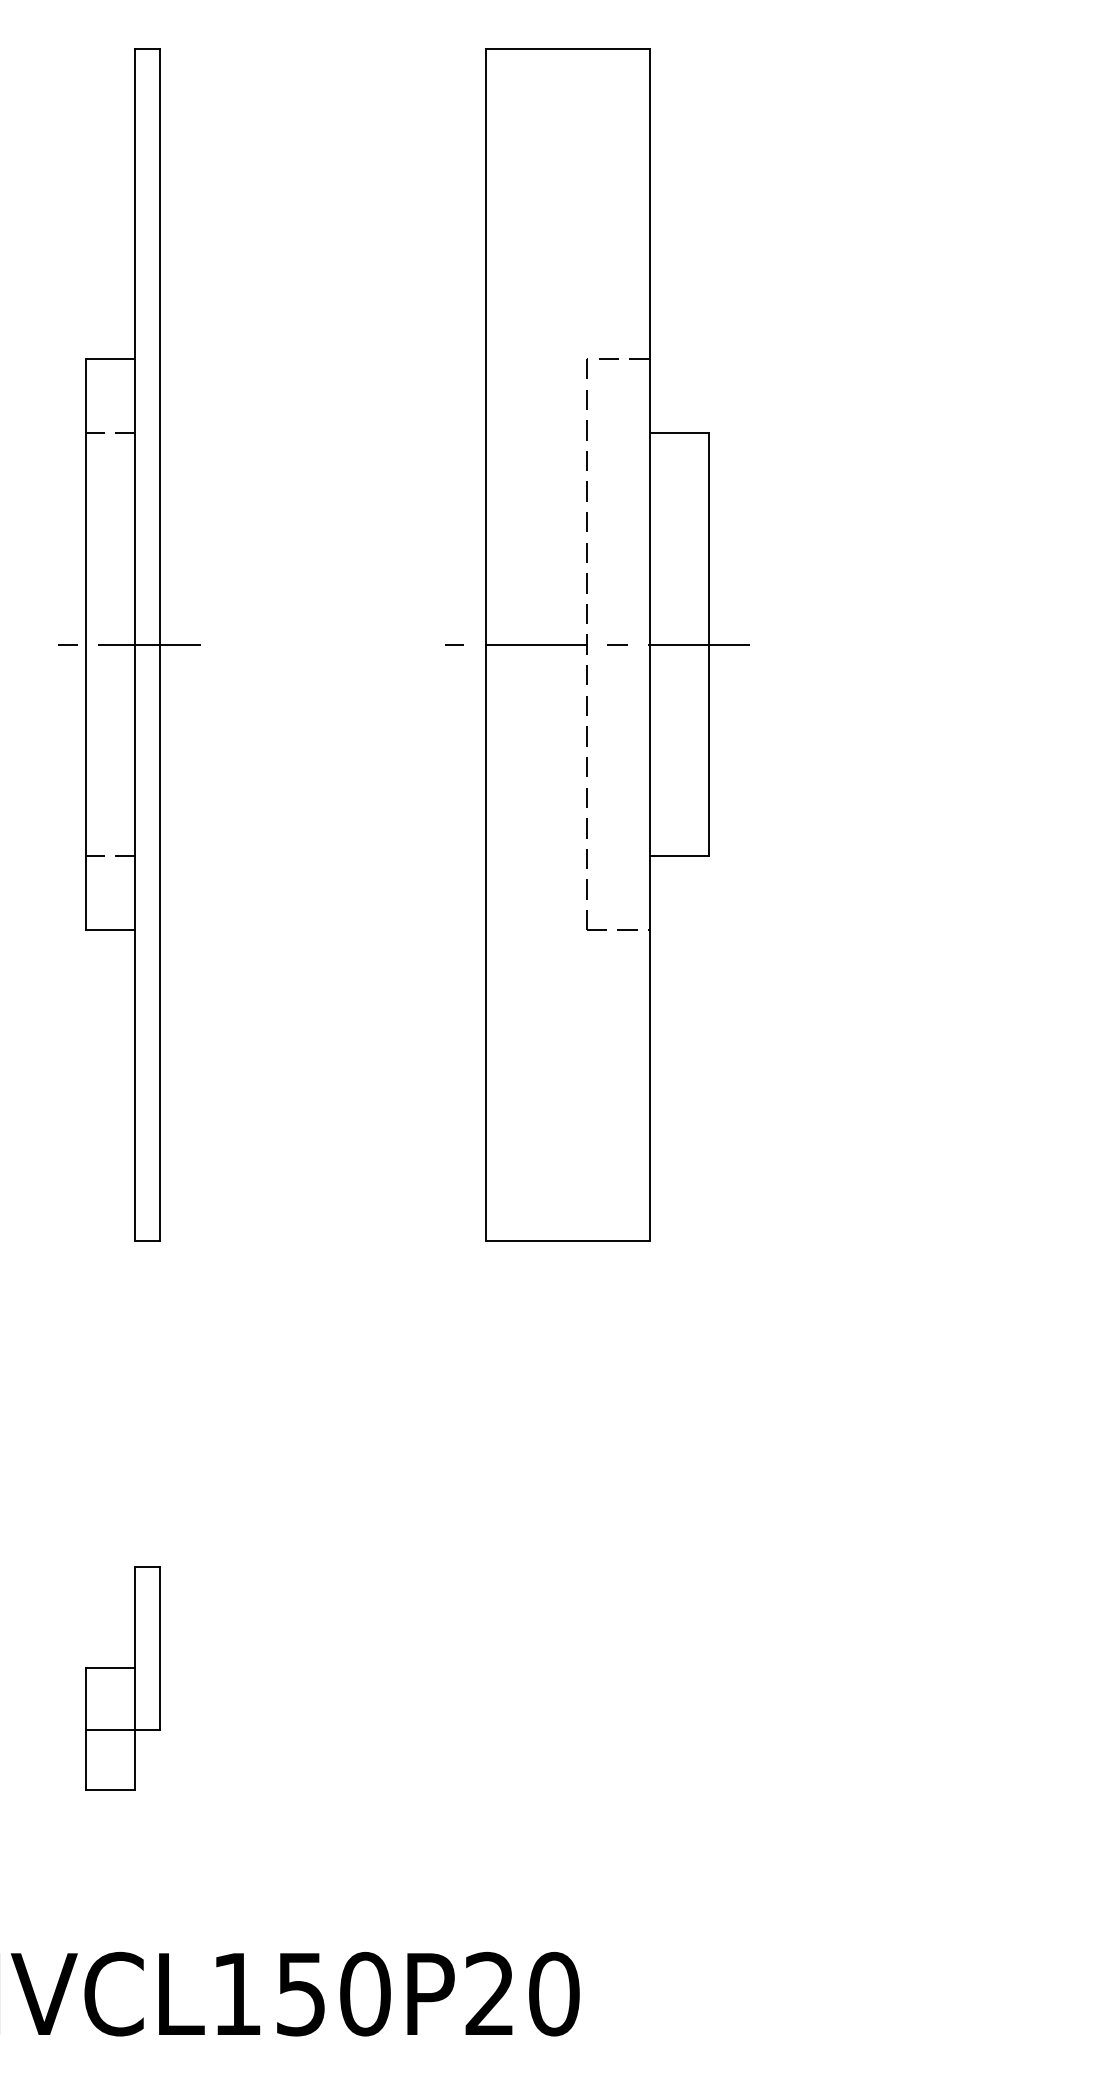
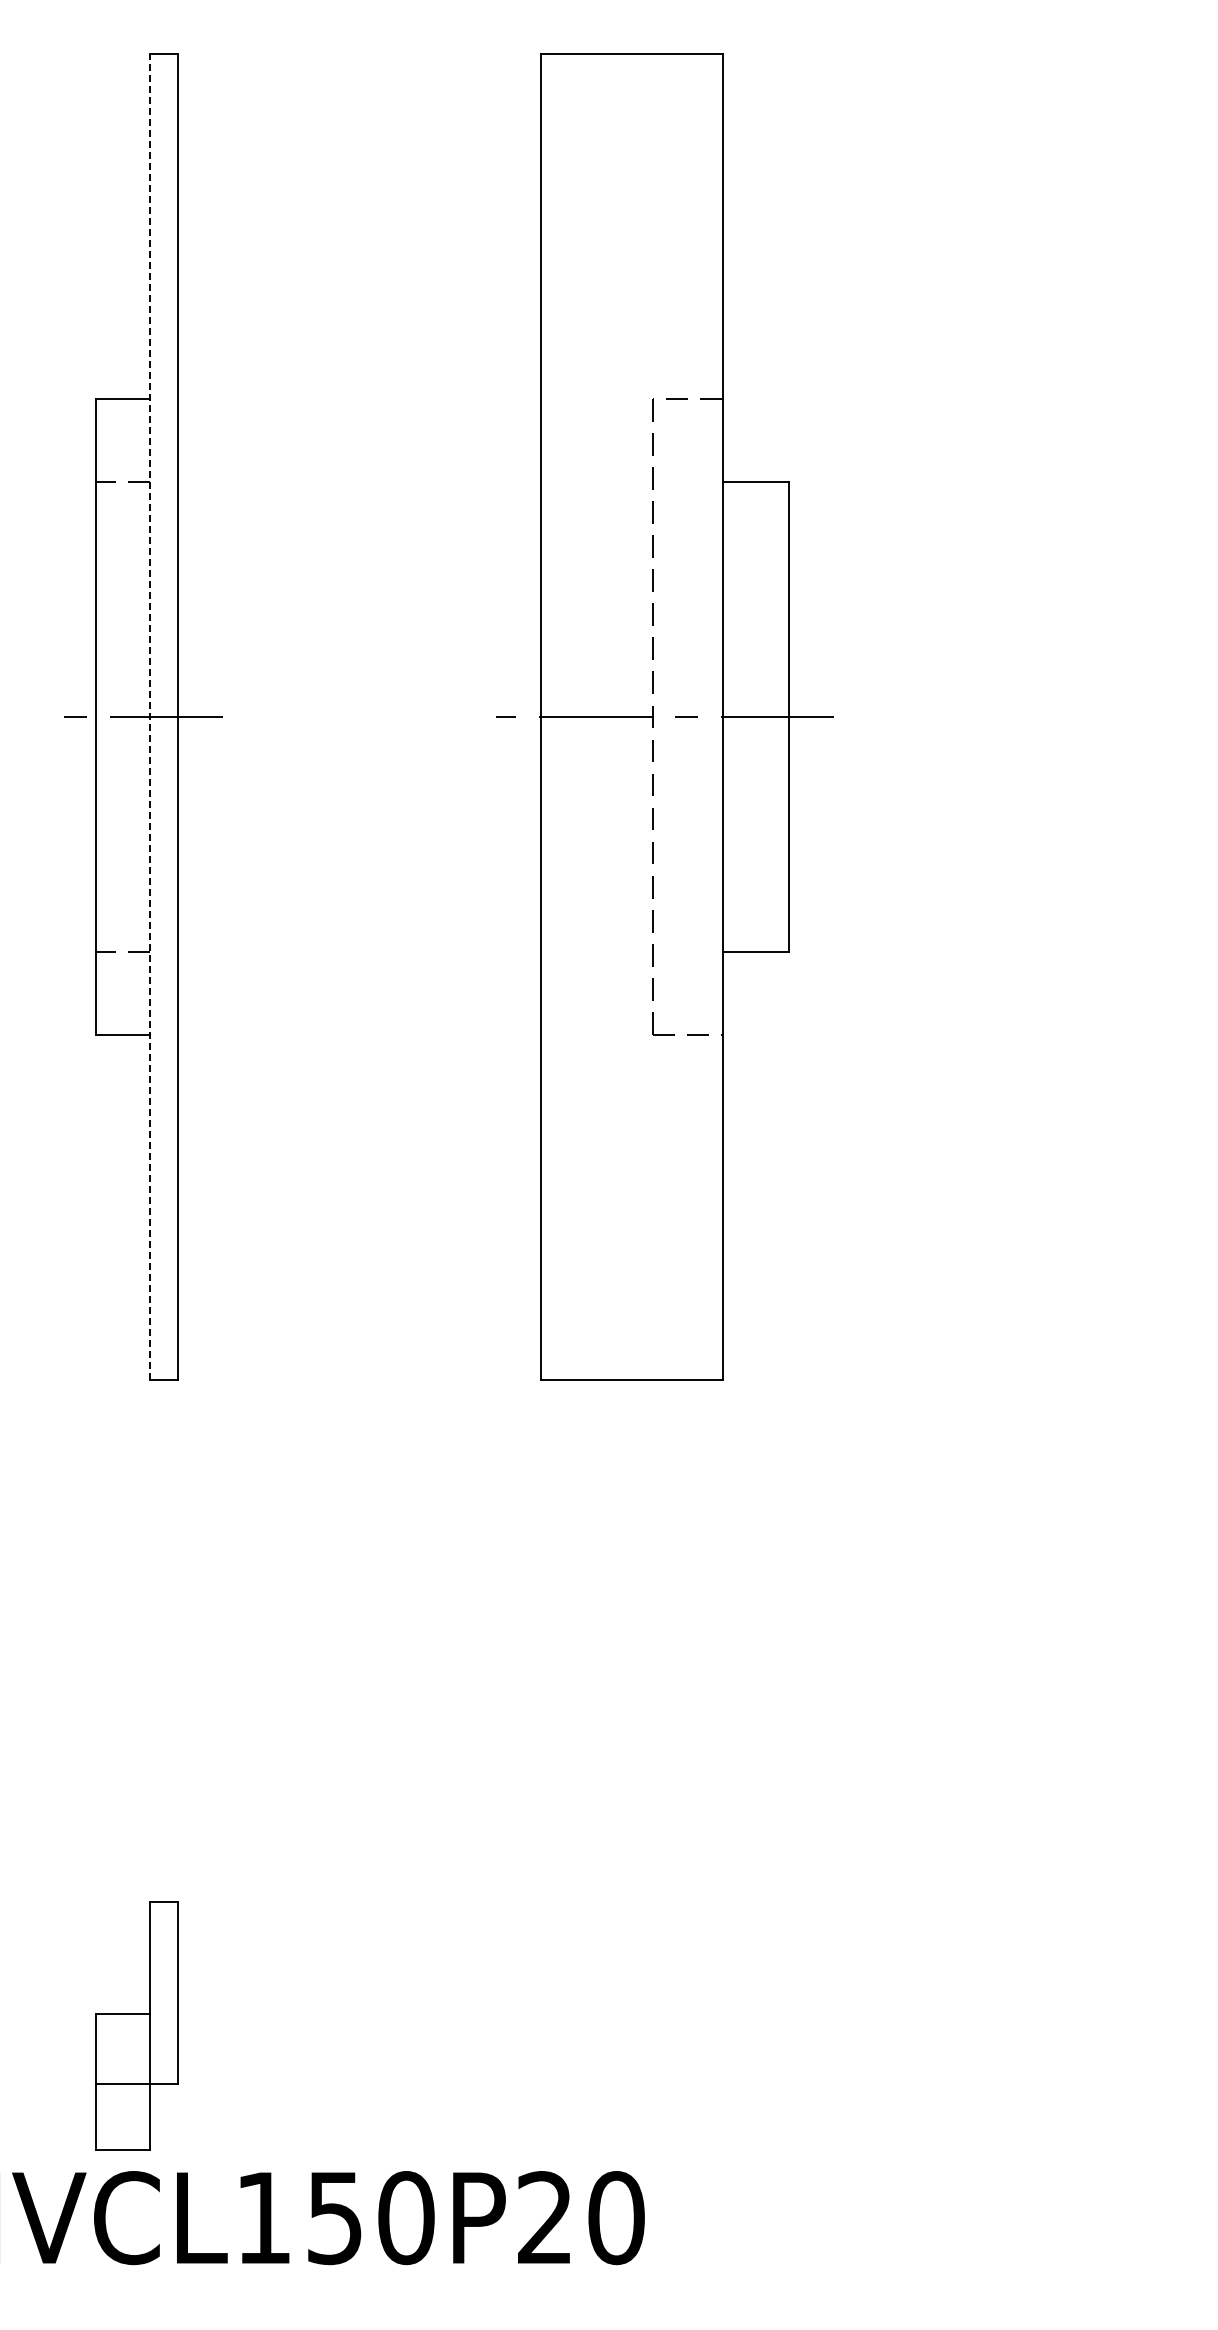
line: (135, 644) -> (150, 716), solid -> dashed
part: (122, 1678) -> (136, 2025), moved

